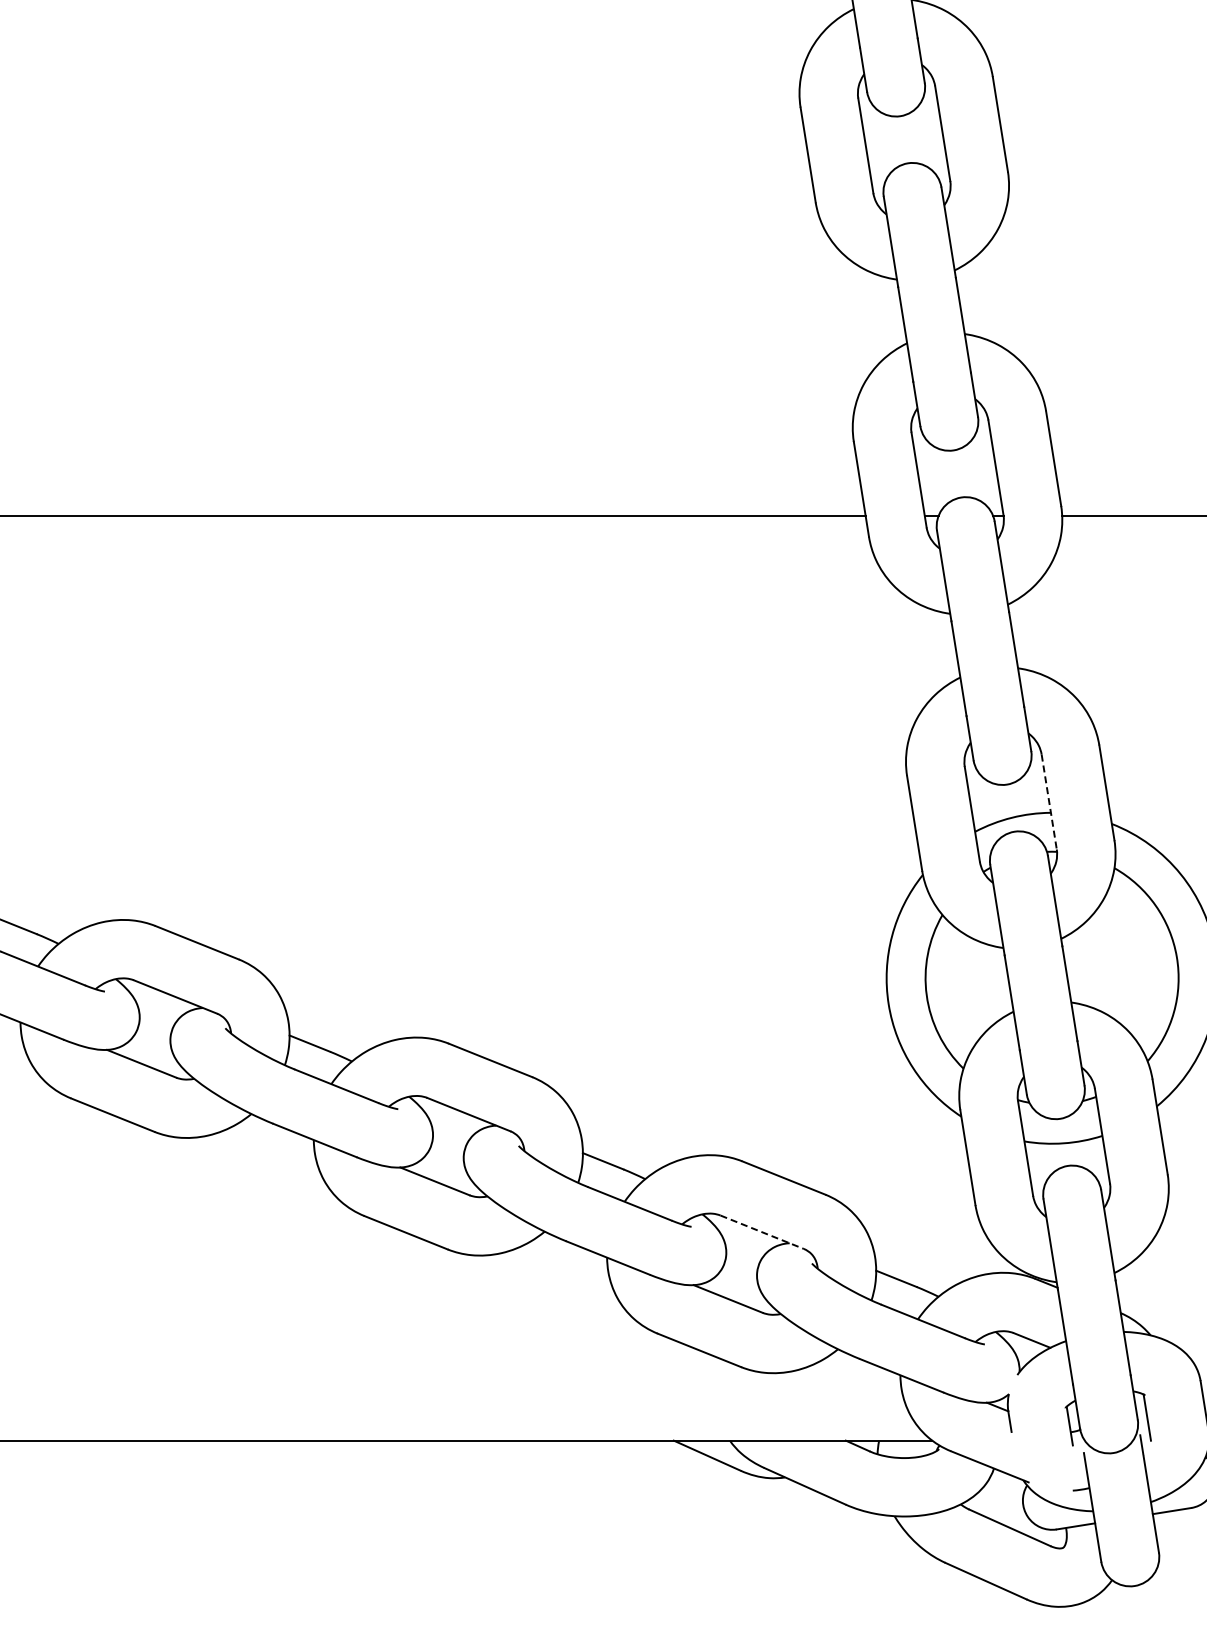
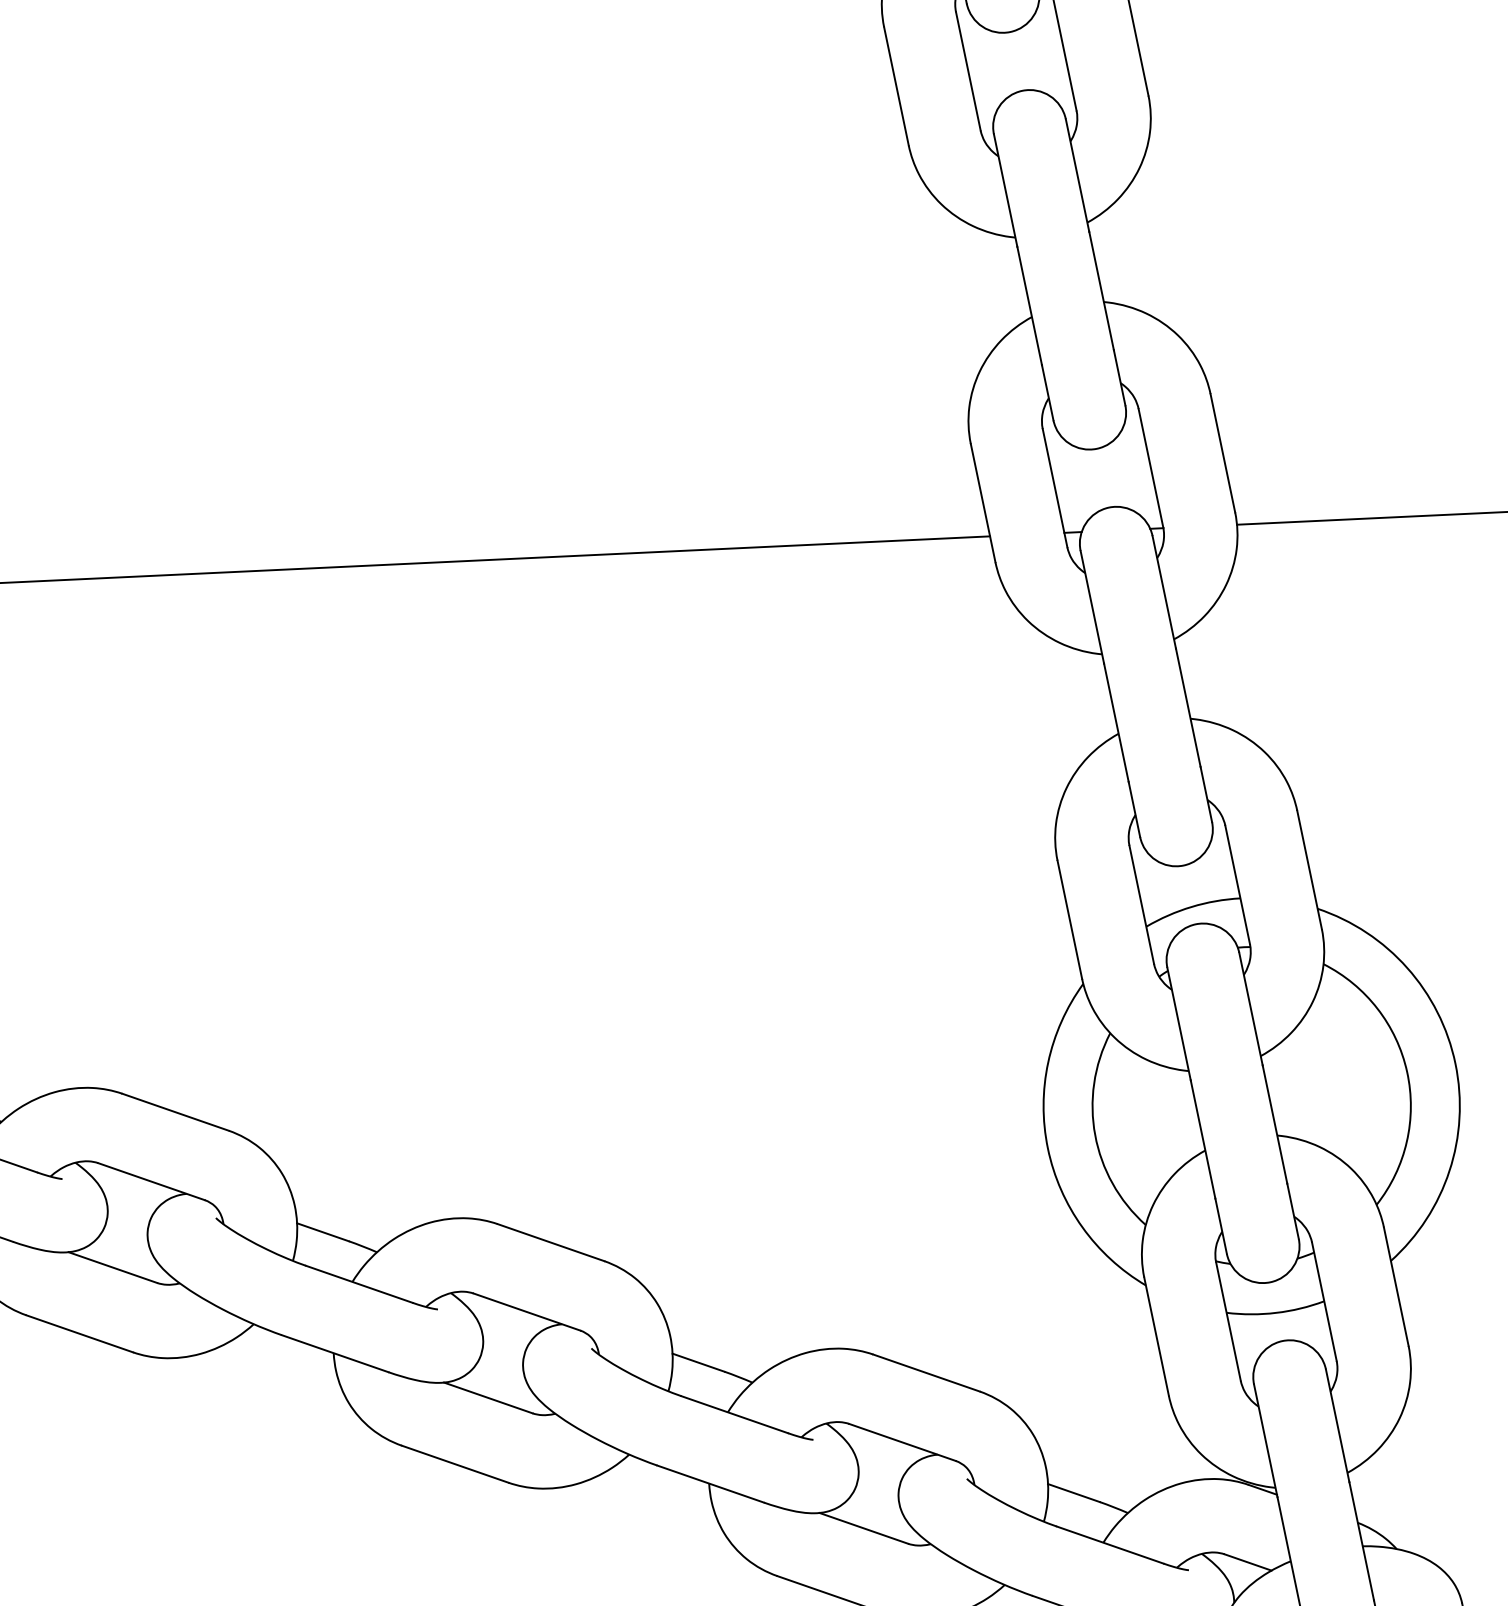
line: (1049, 802) -> (1238, 885), dashed -> solid
line: (762, 1232) -> (902, 1442), dashed -> solid

